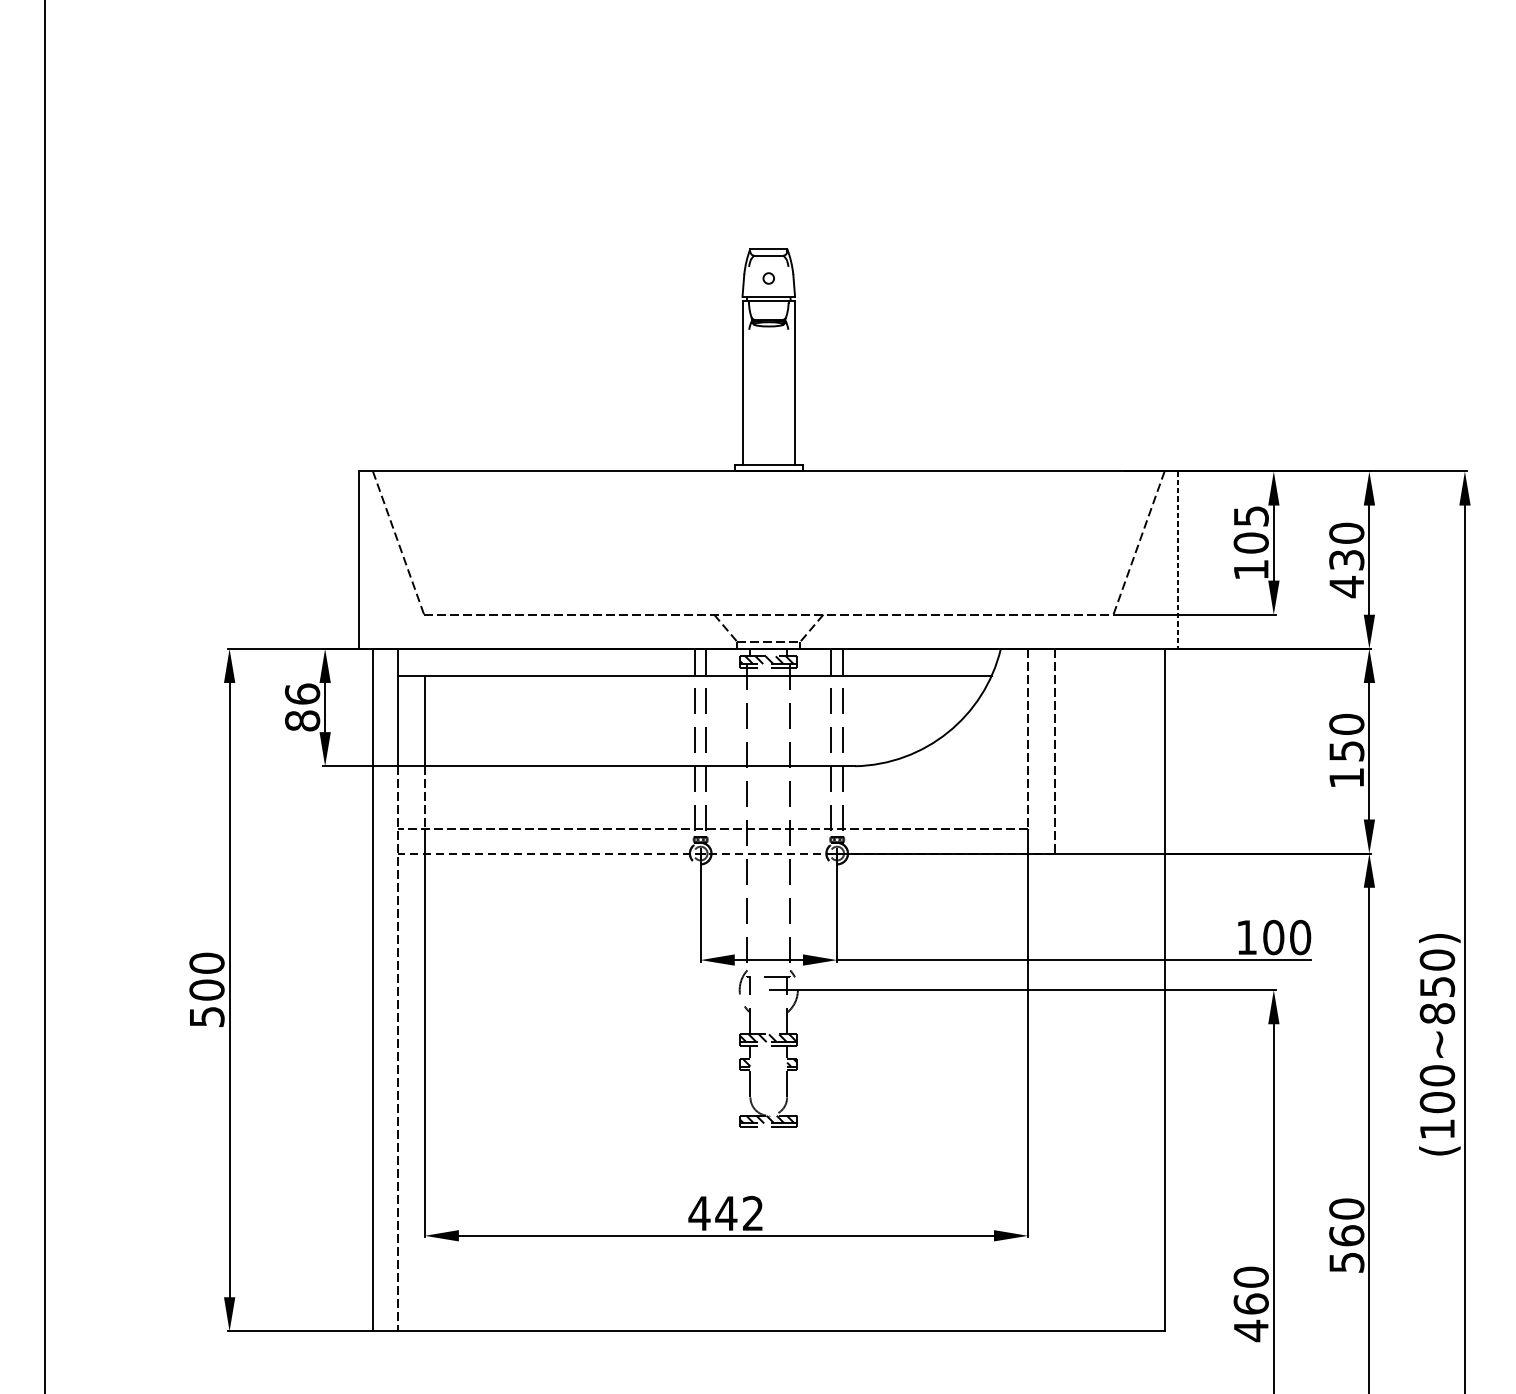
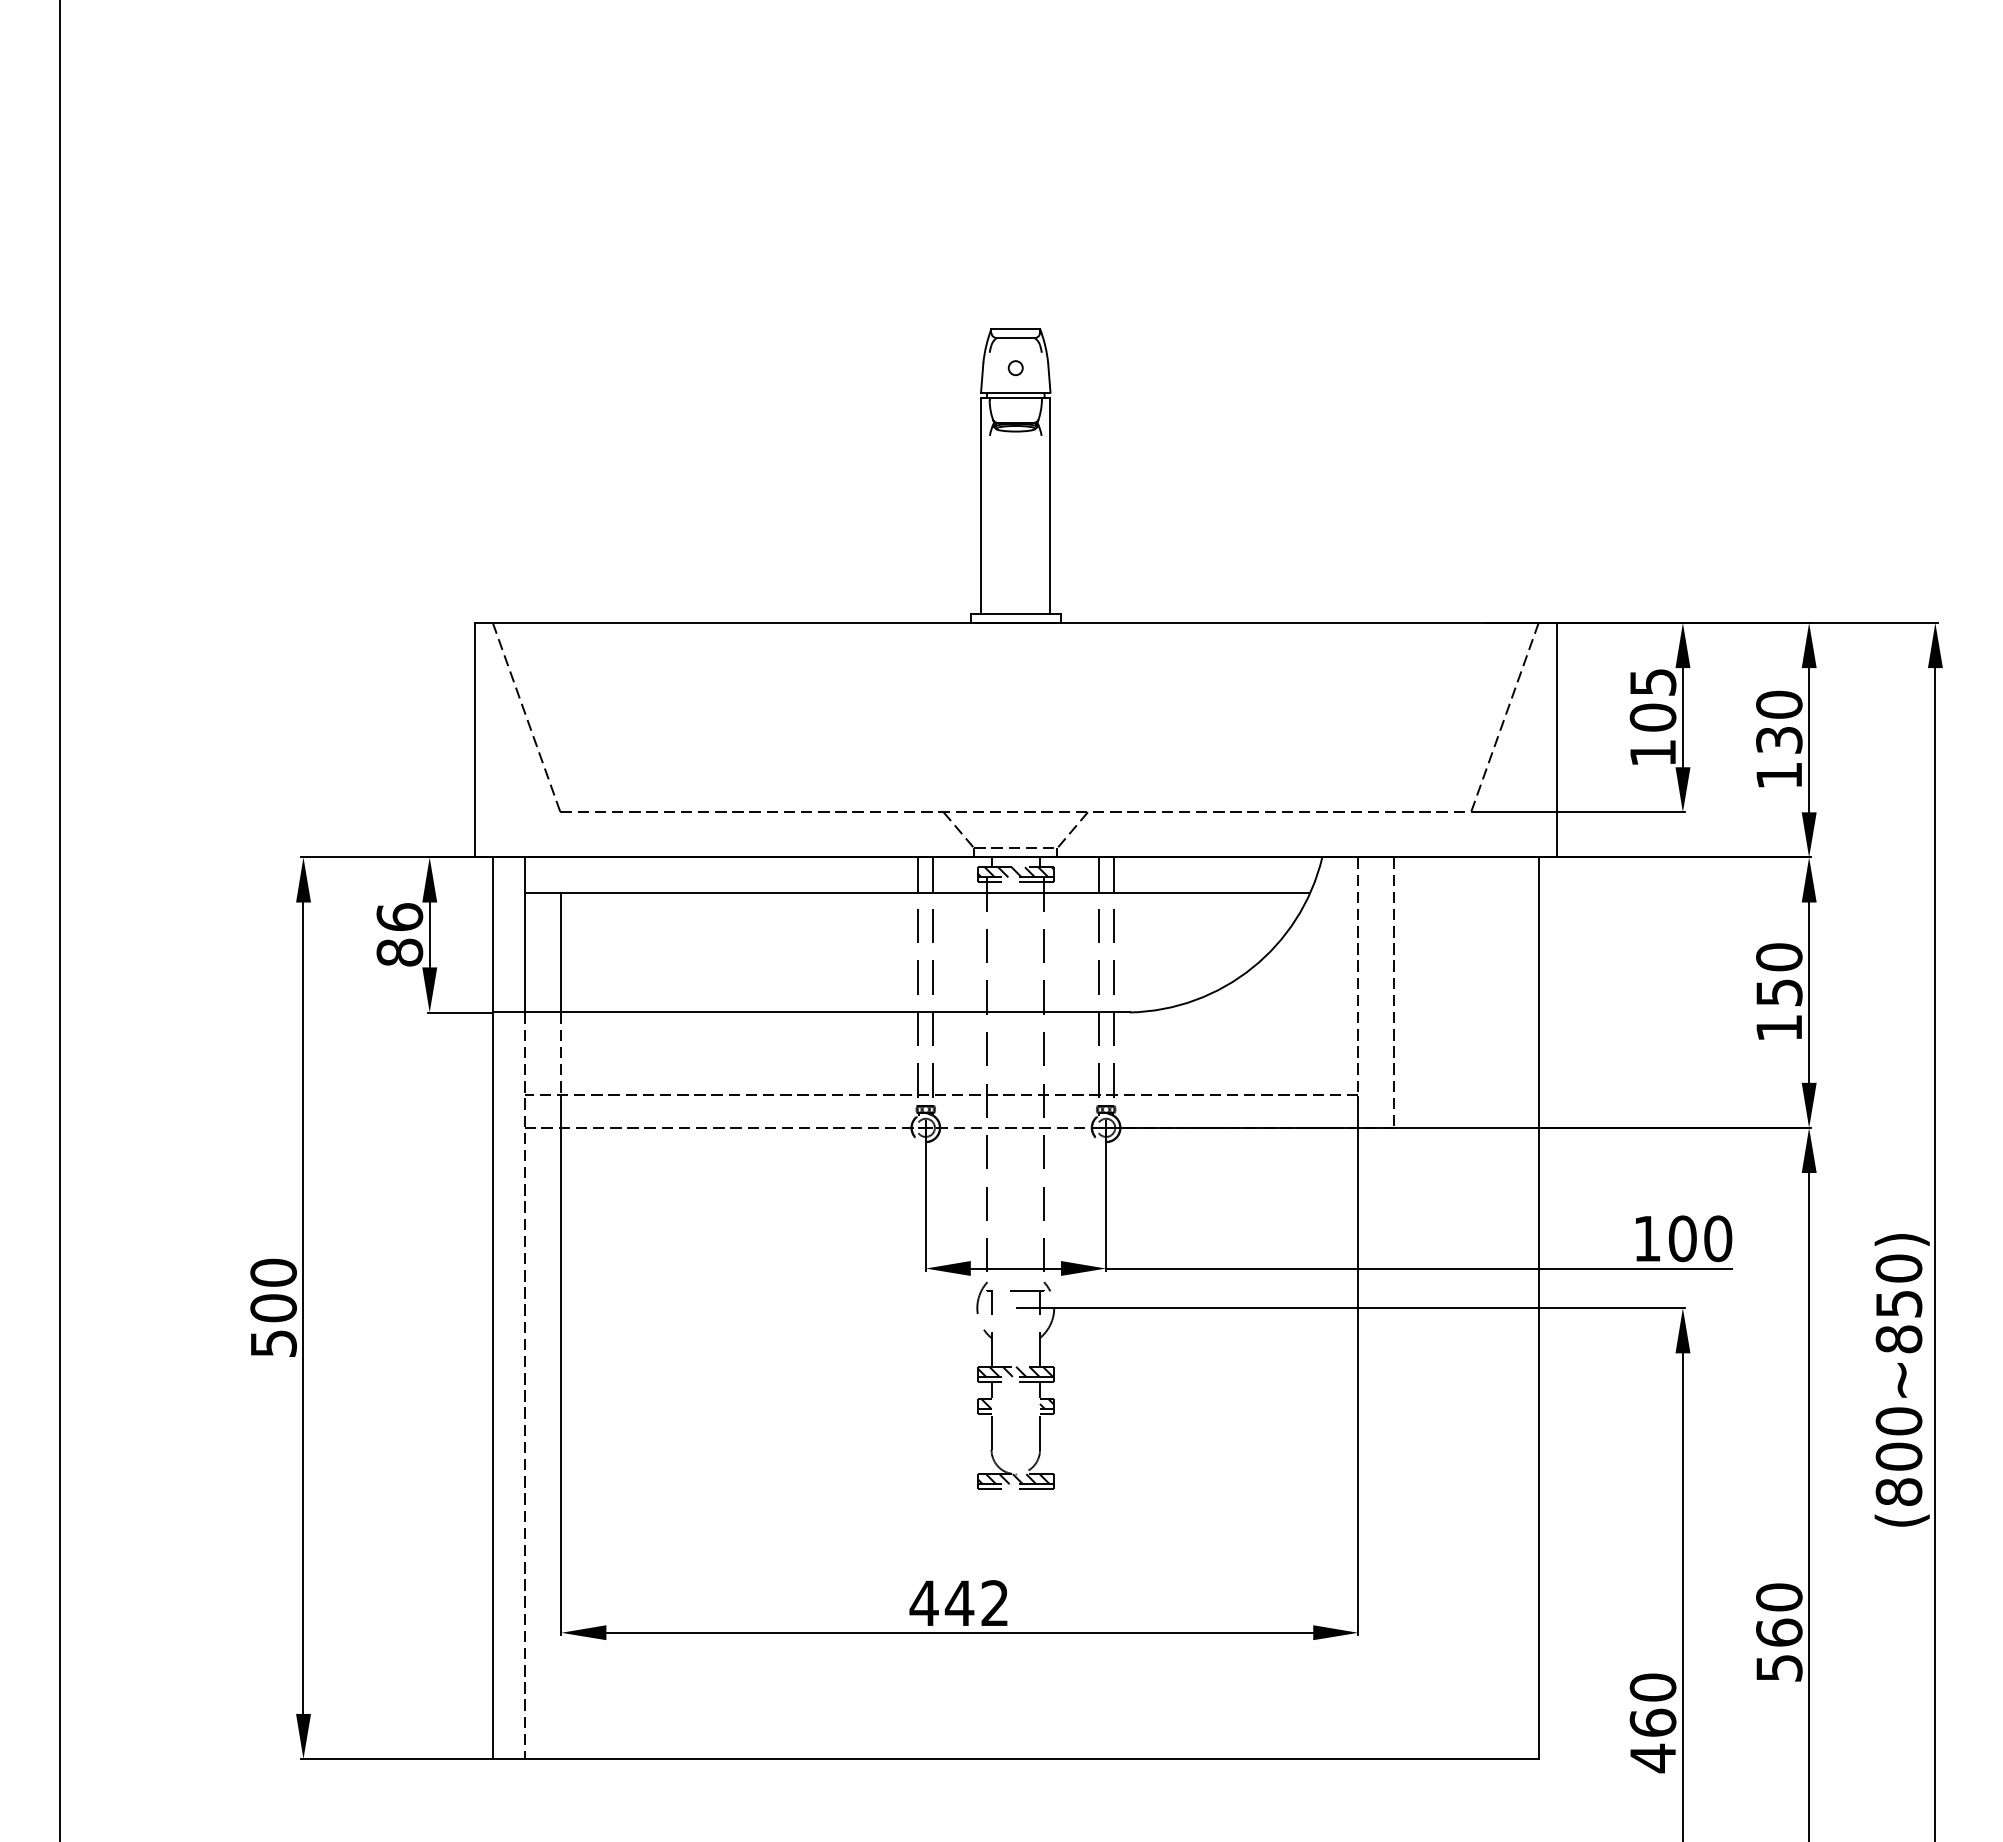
line: (1178, 560) -> (1556, 740), dashed -> solid
text: (1346, 586) -> (1778, 775), 430 -> 130
text: (1437, 1128) -> (1898, 1491), (100~850) -> (800~850)

